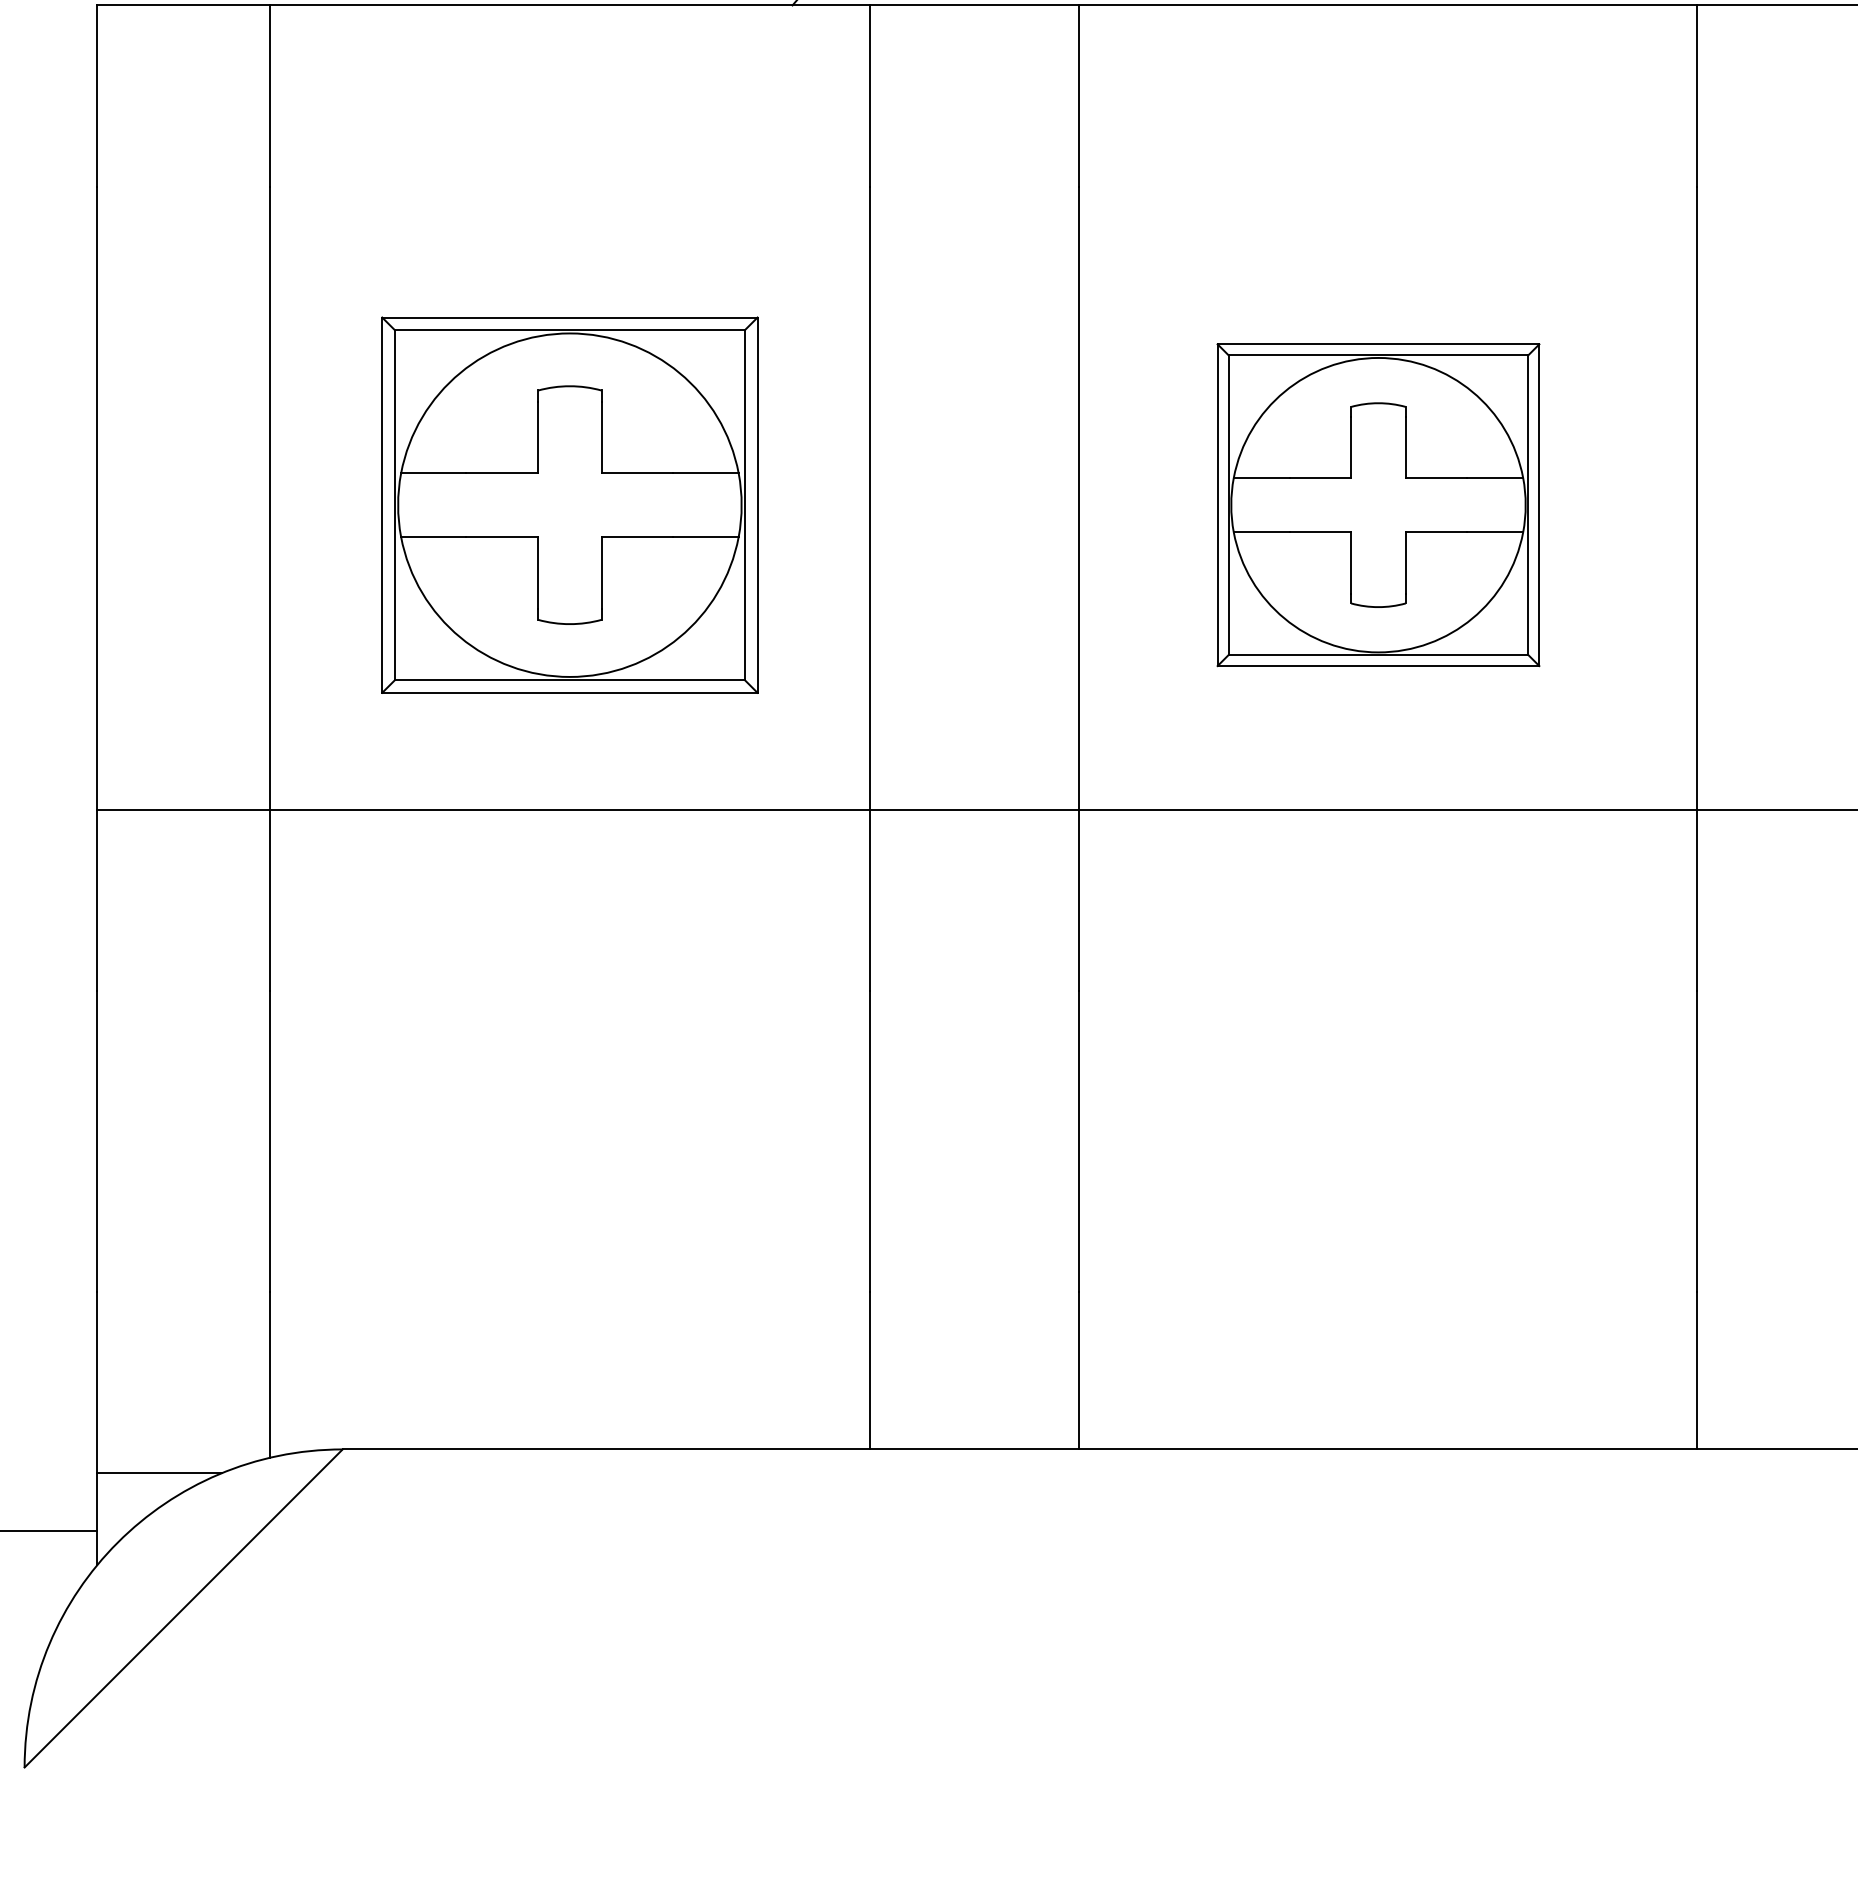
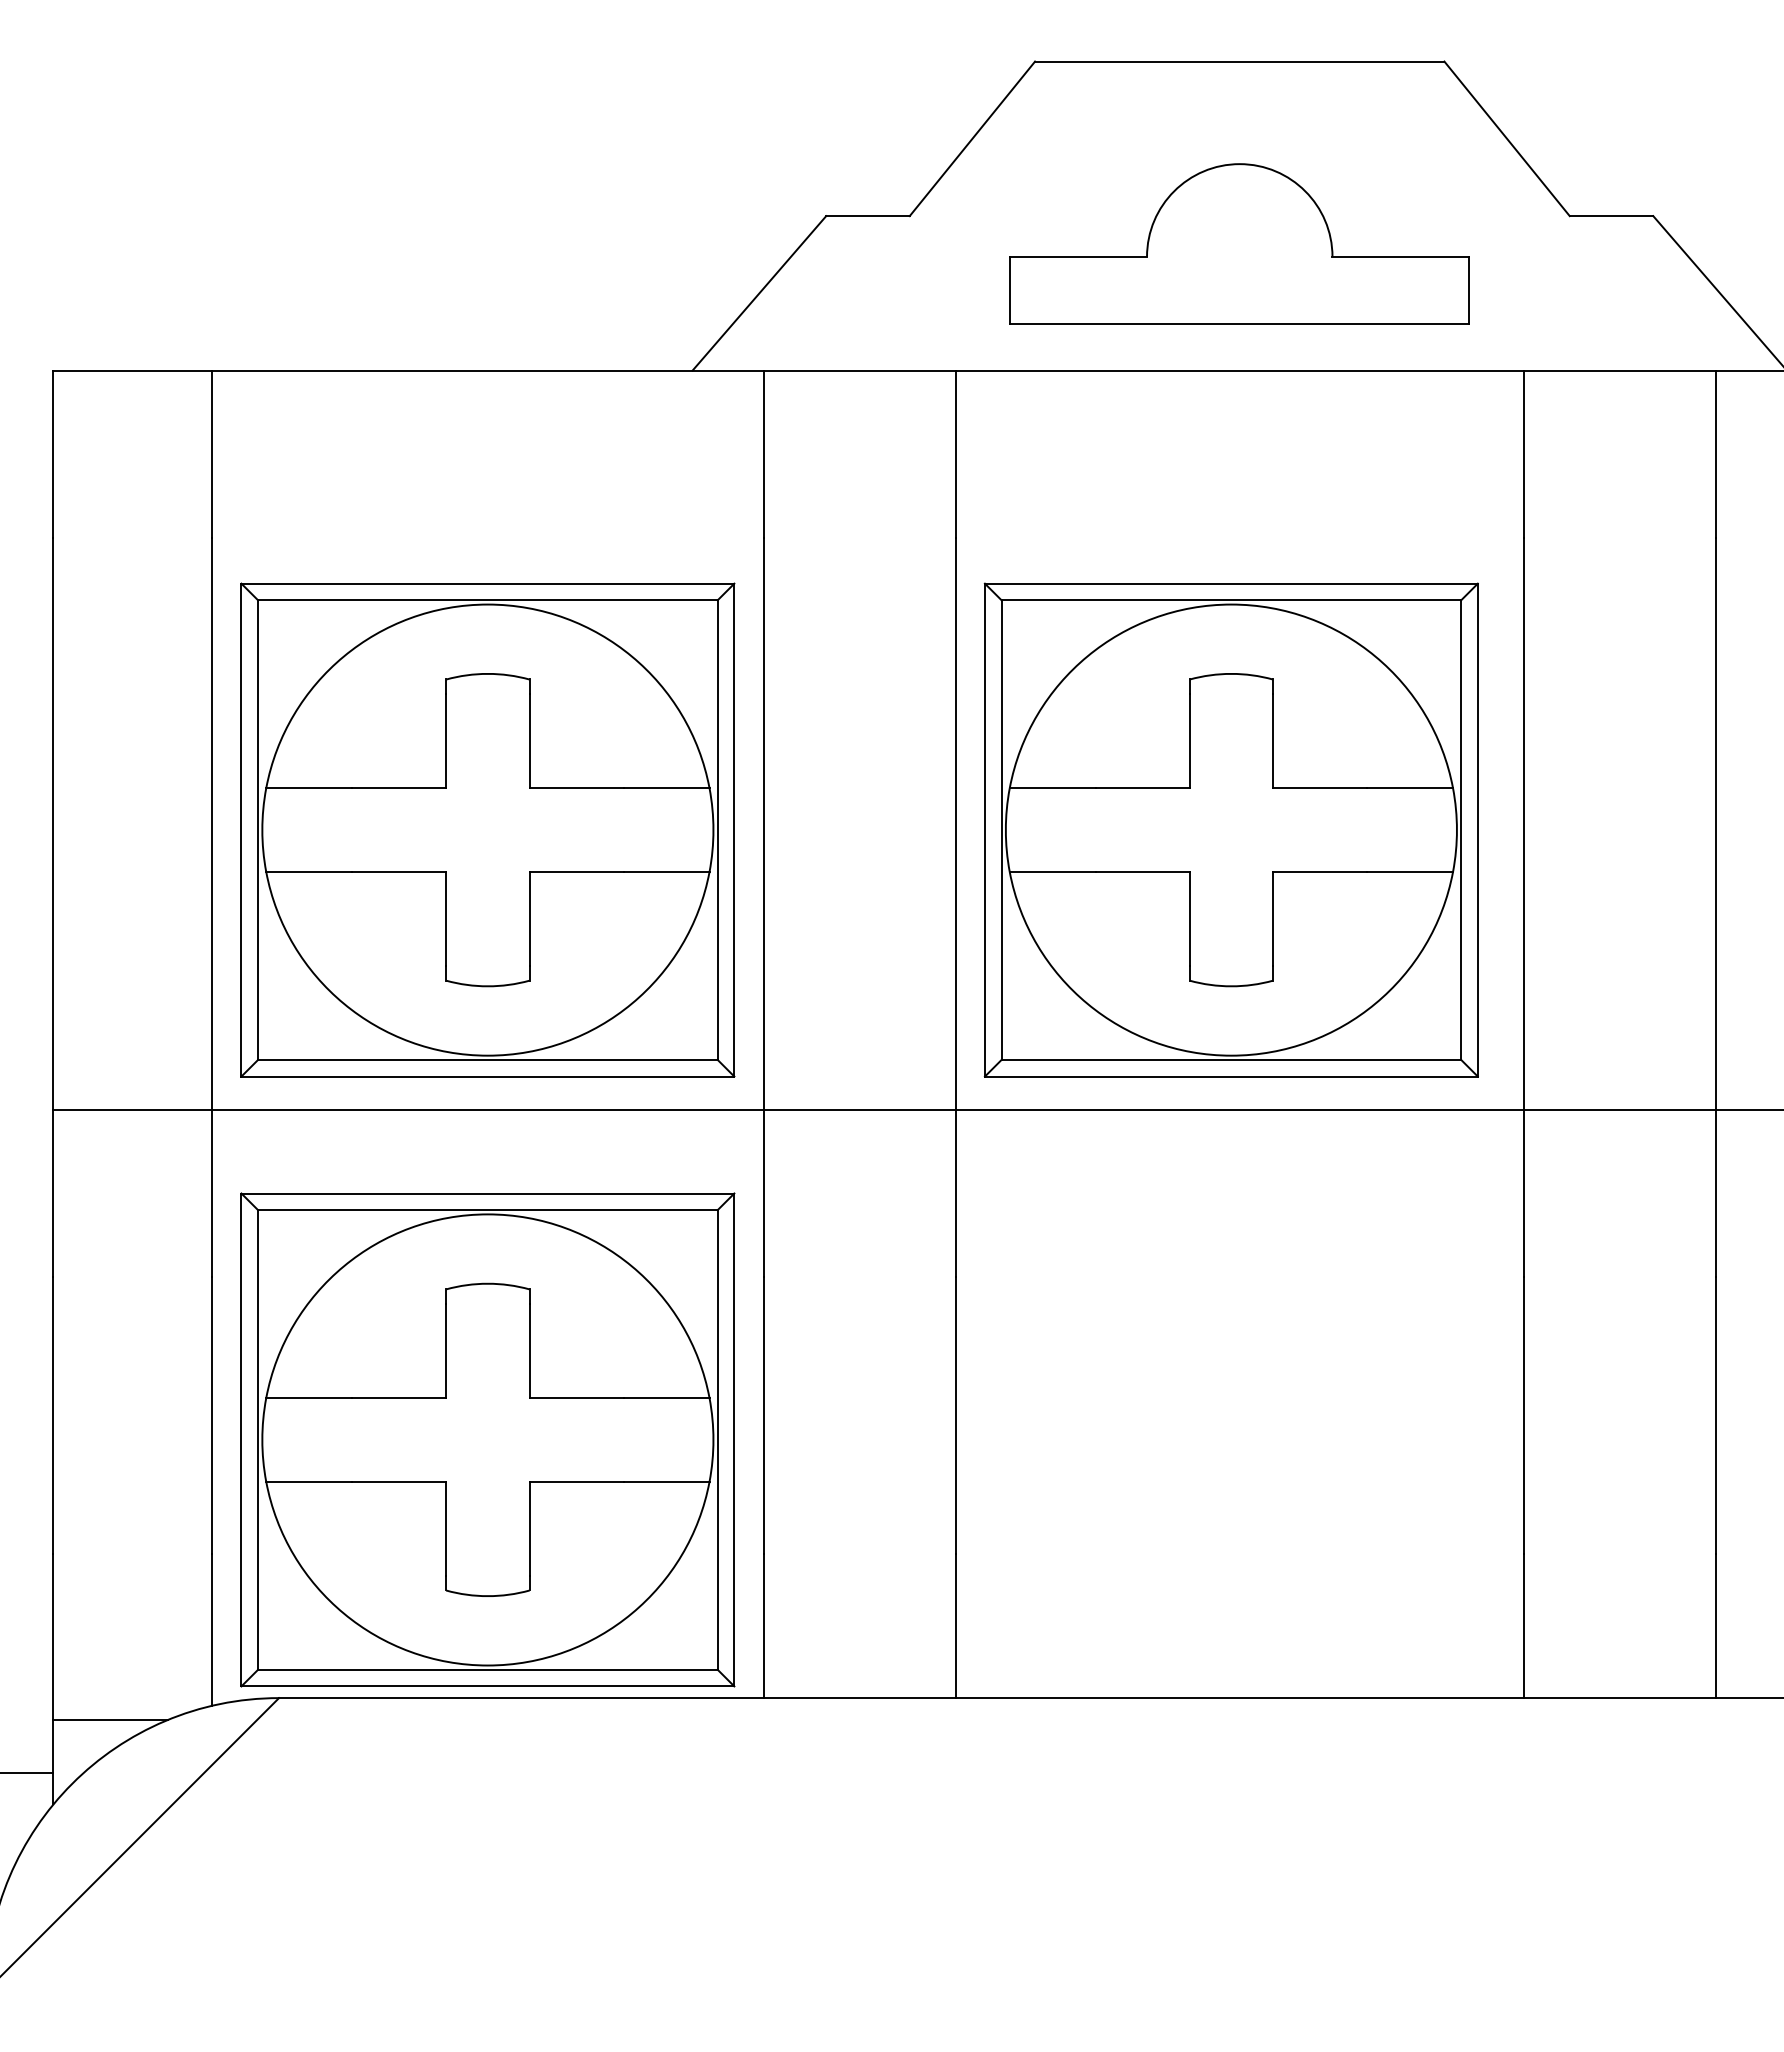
part: (569, 504) -> (487, 829), size x1.43
part: (1377, 504) -> (1230, 829), size x1.67
part: (569, 1168) -> (487, 1439), added

